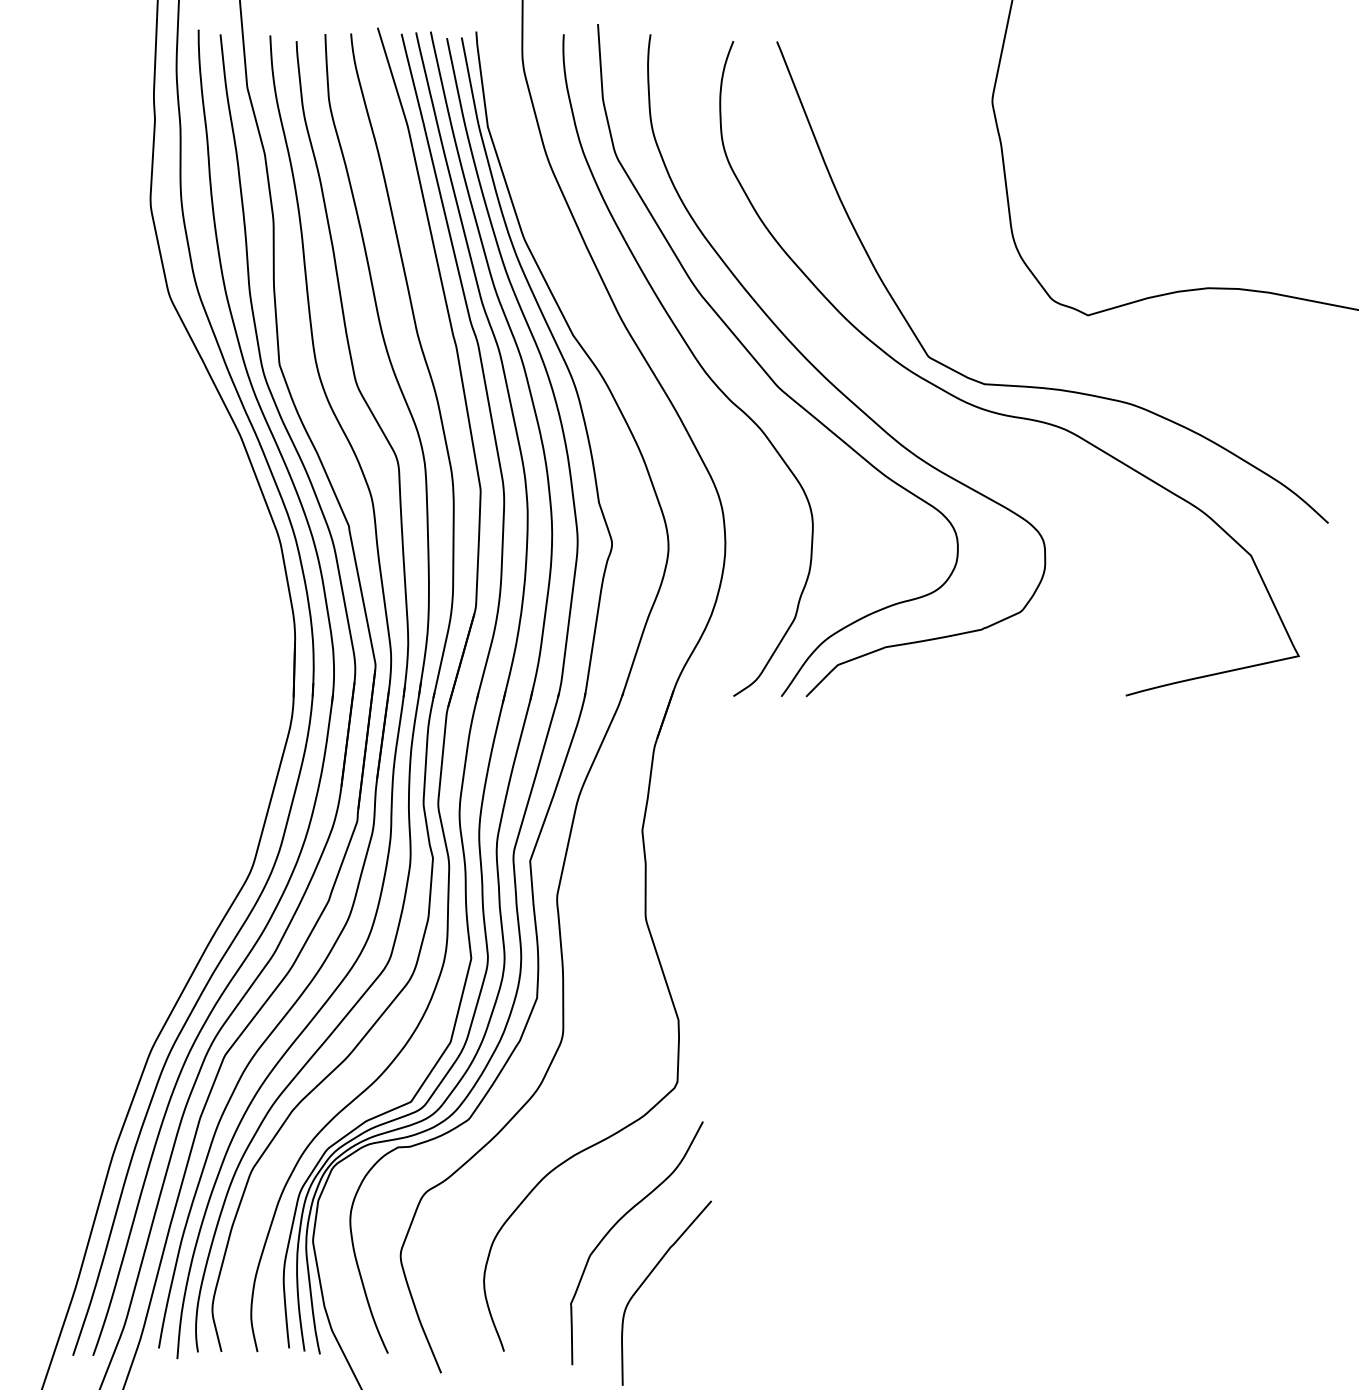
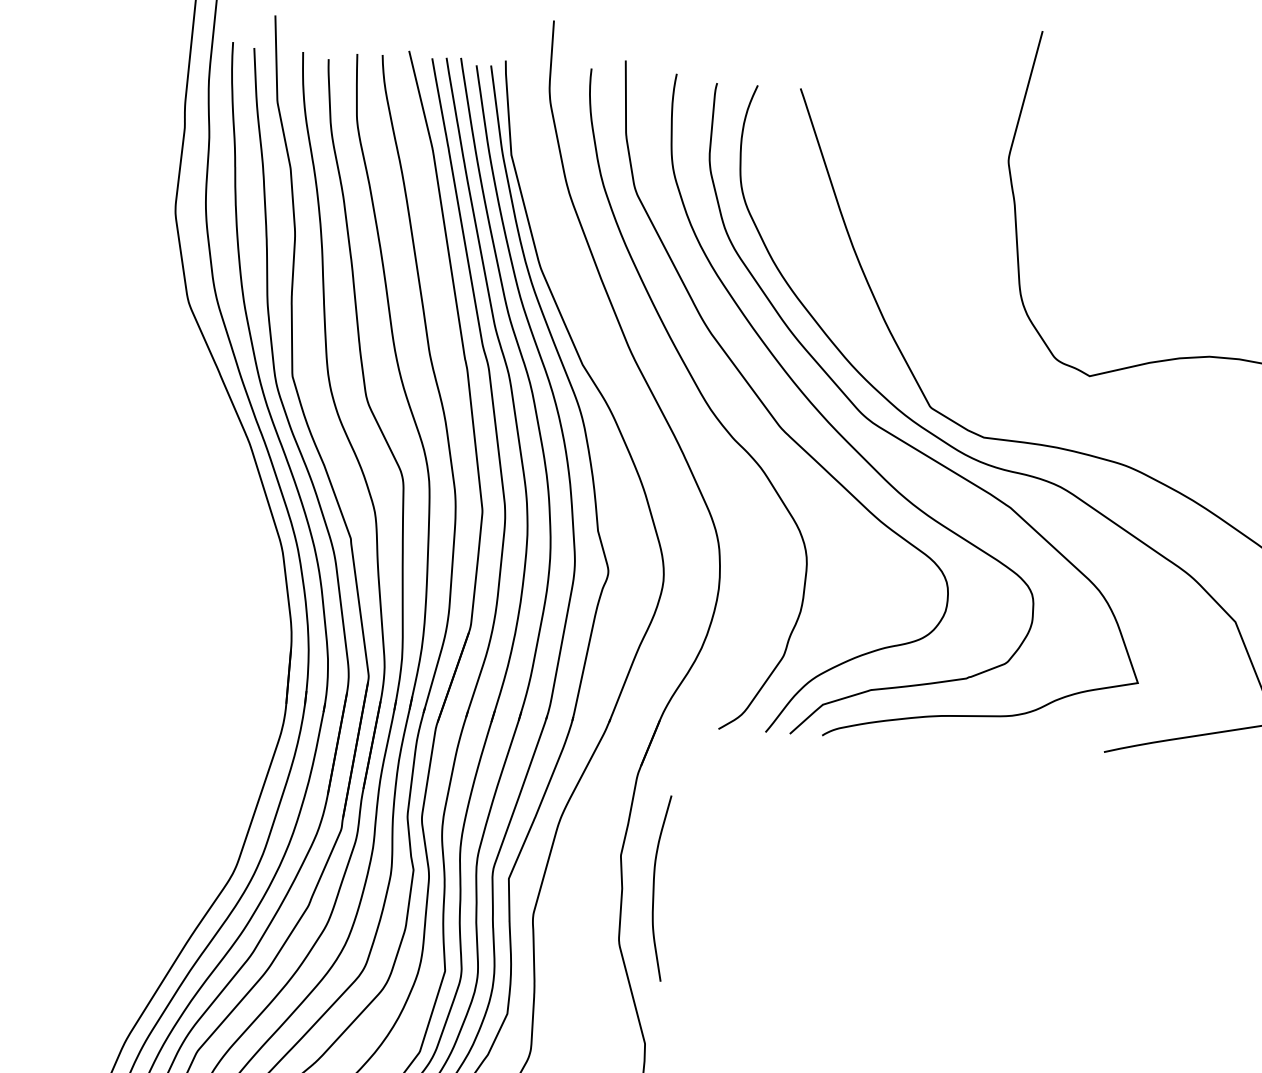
curve: (909, 395) -> (909, 444), added
curve: (678, 860) -> (654, 887), added

